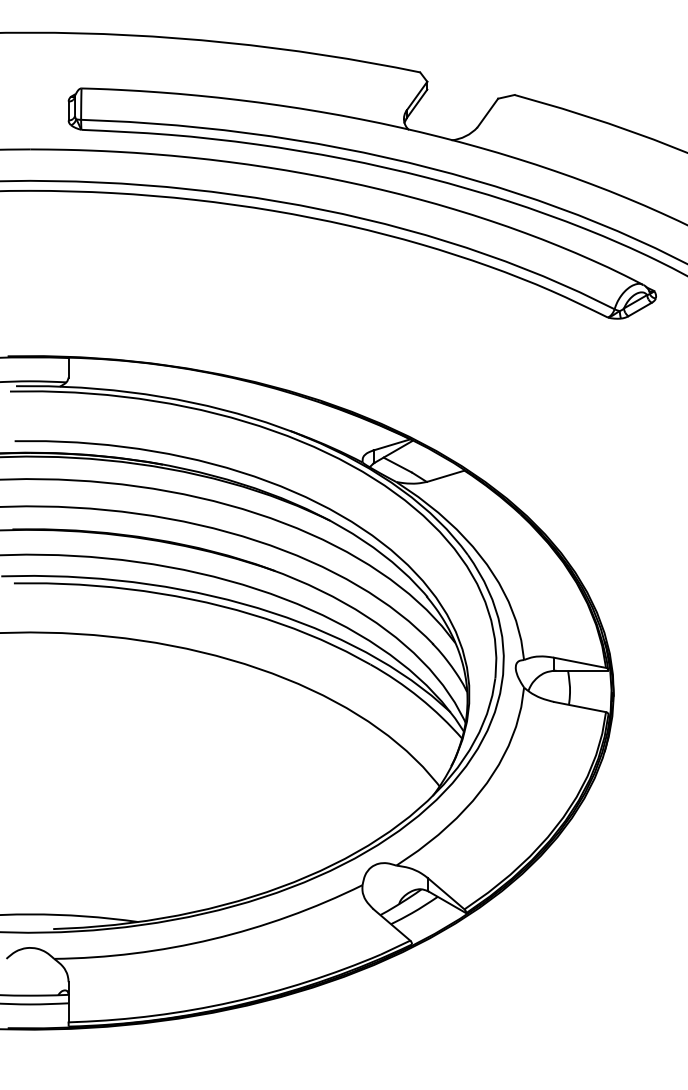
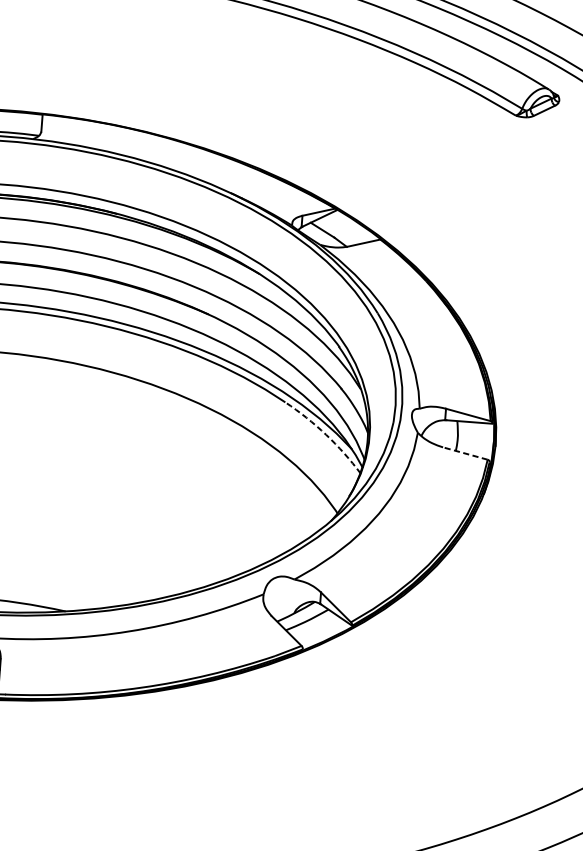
arc: (419, 697) -> (325, 434), solid -> dashed
line: (579, 706) -> (464, 453), solid -> dashed

